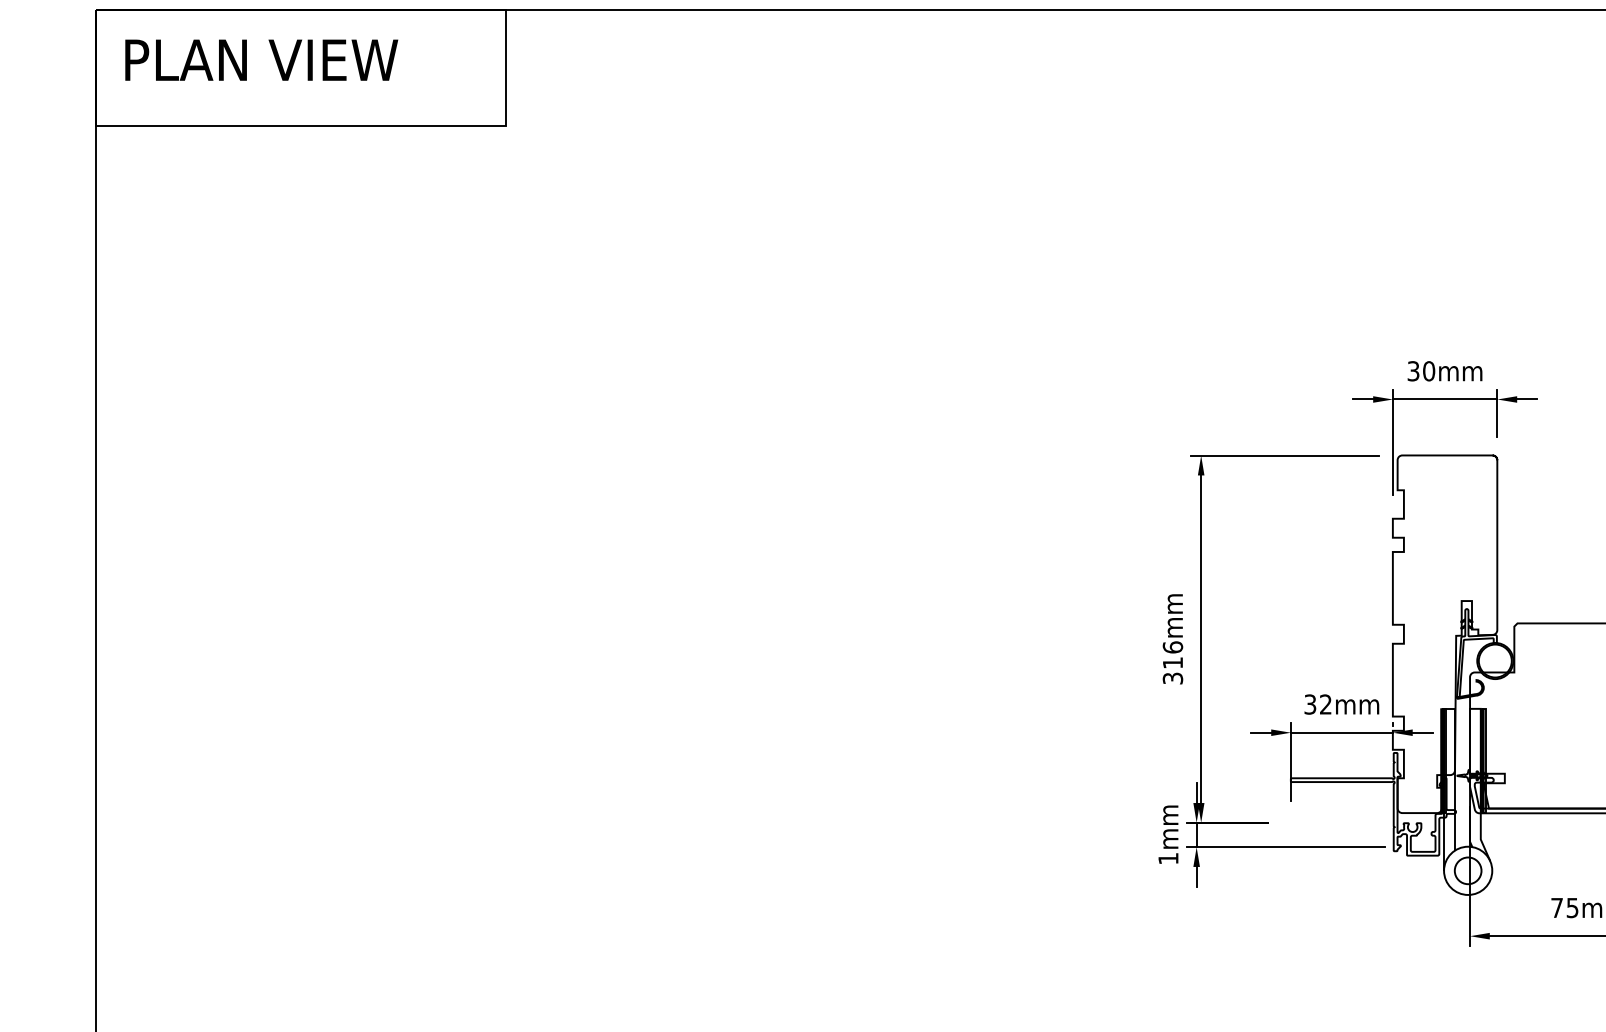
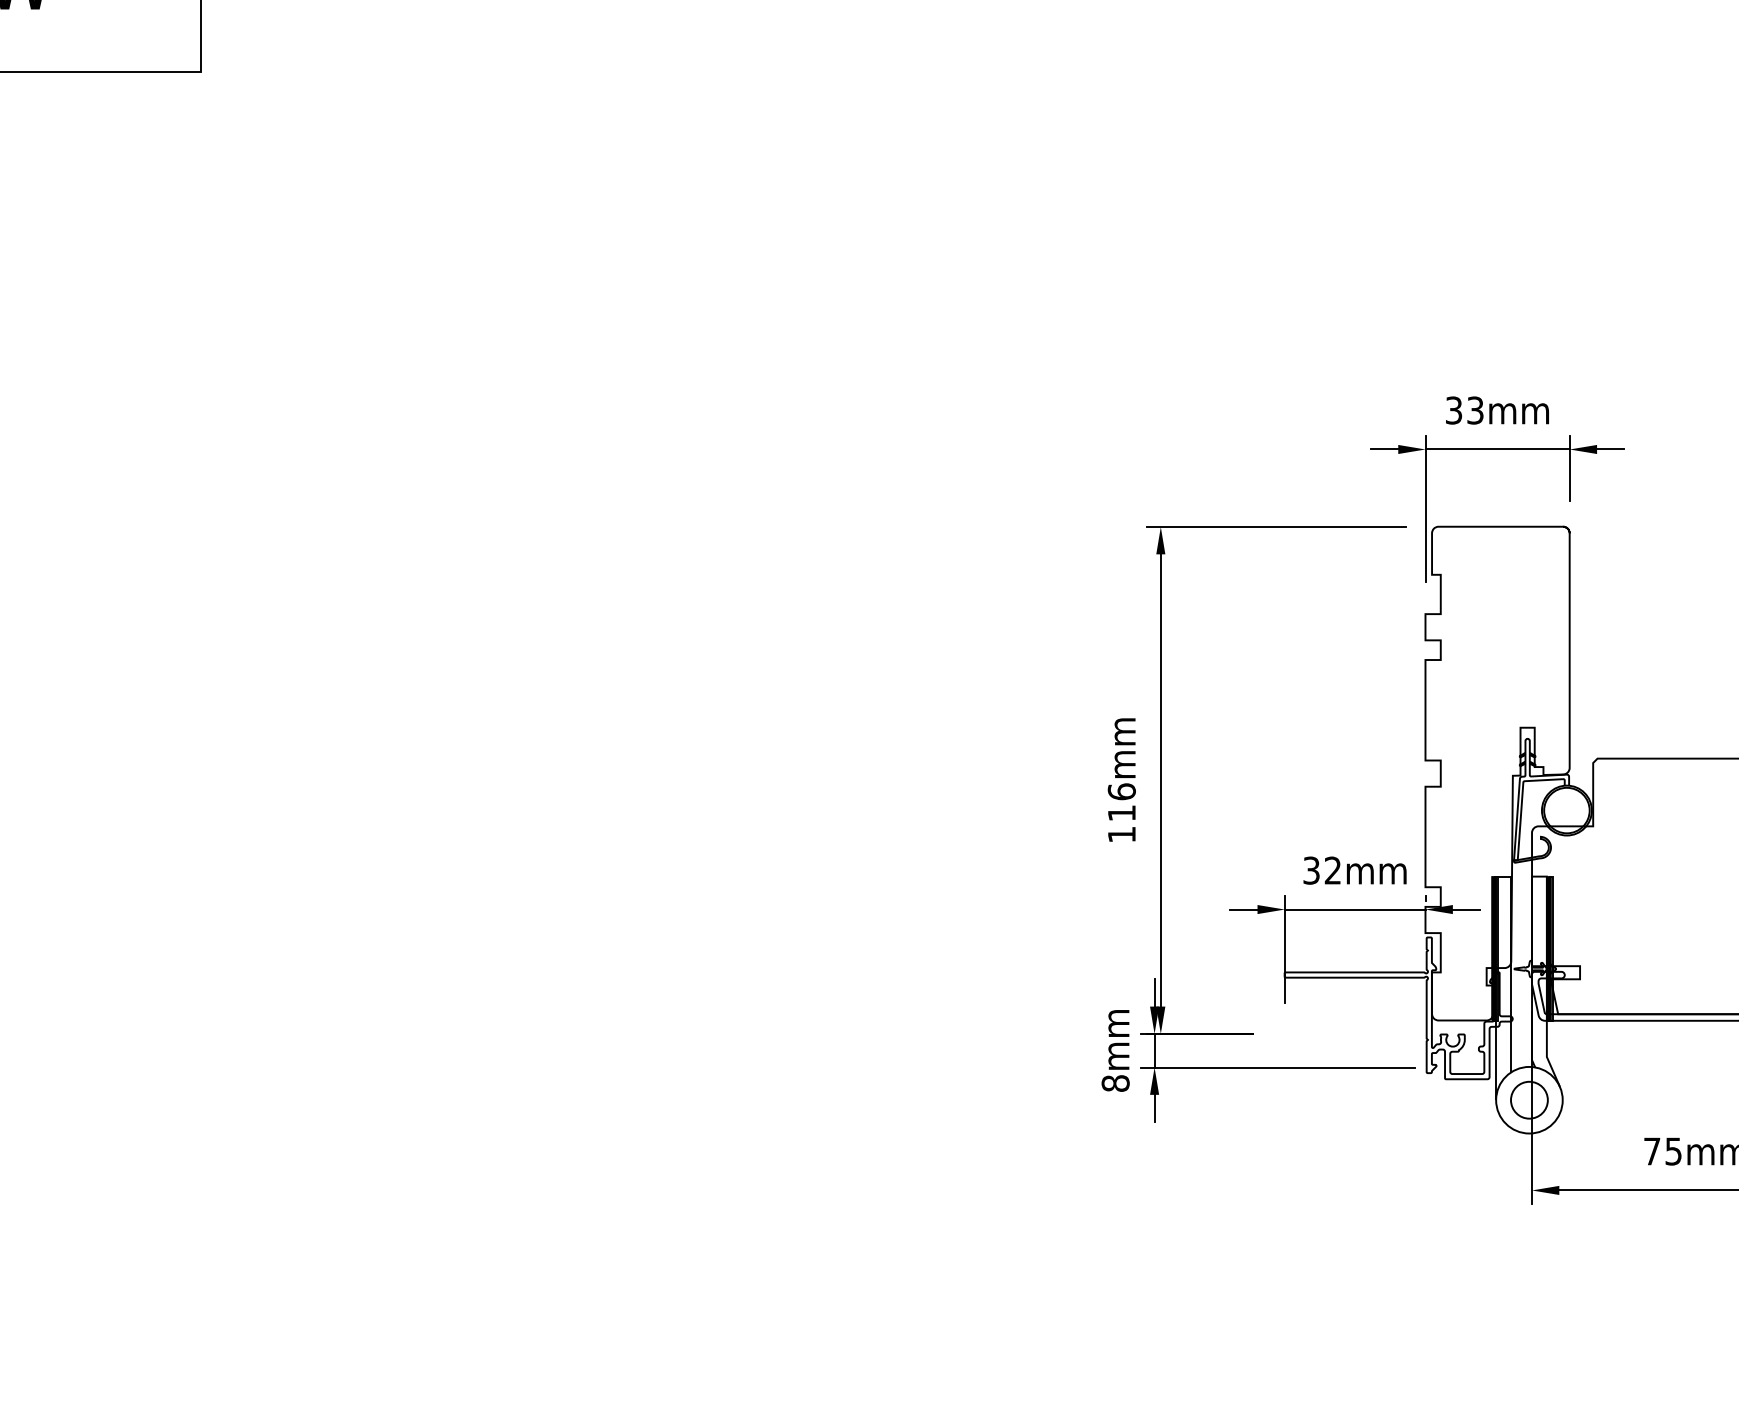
text: (1429, 371) -> (1476, 410), 30mm -> 33mm
text: (1172, 678) -> (1121, 834), 316mm -> 116mm
text: (1168, 858) -> (1115, 1083), 1mm -> 8mm

